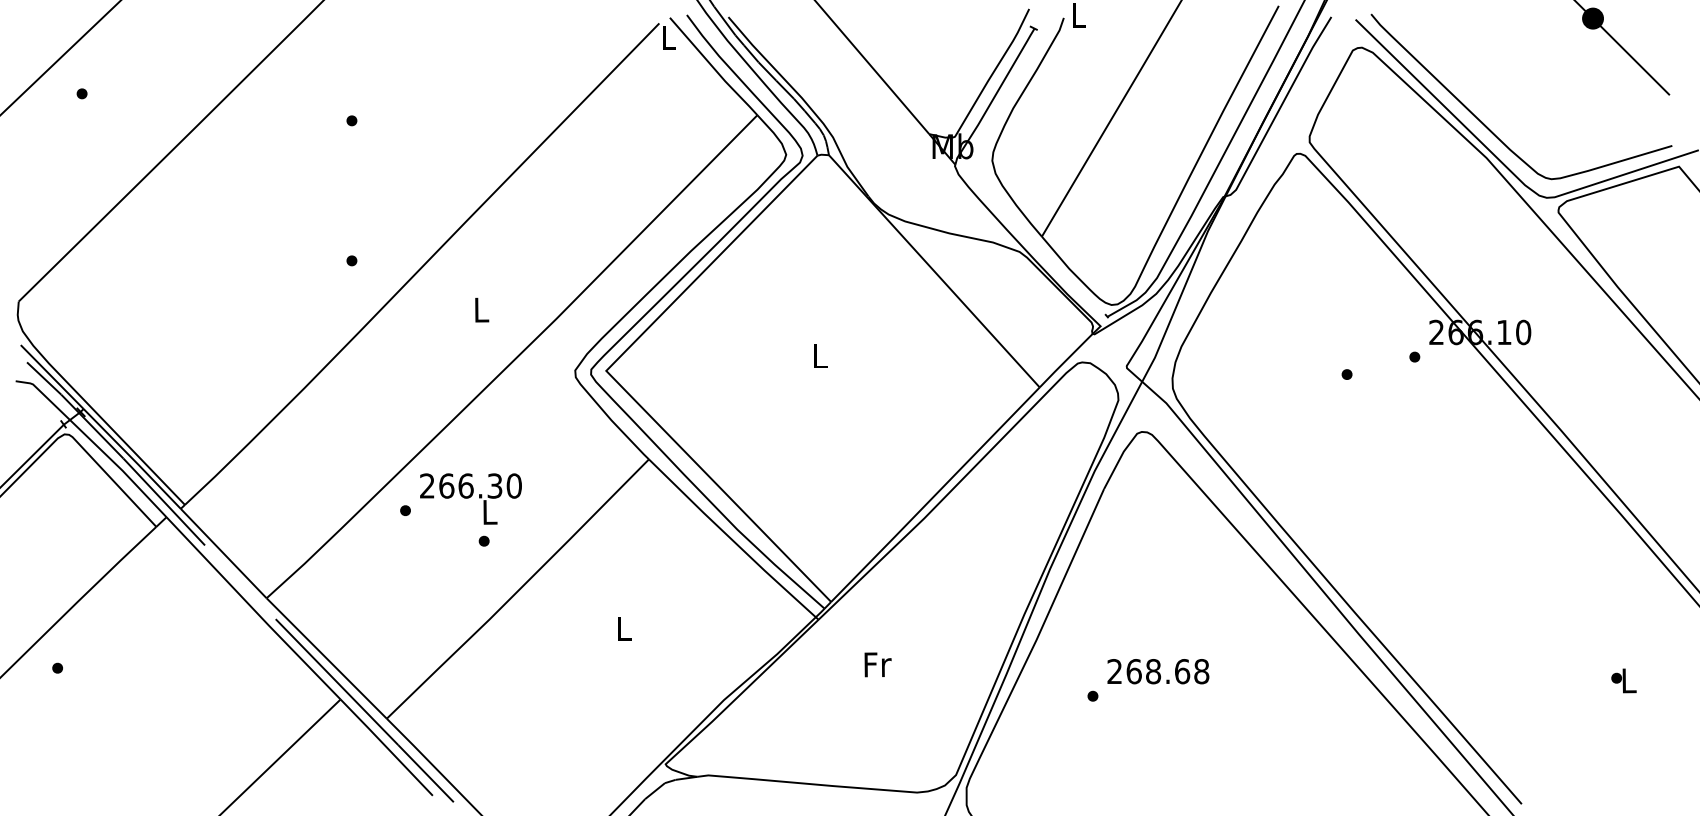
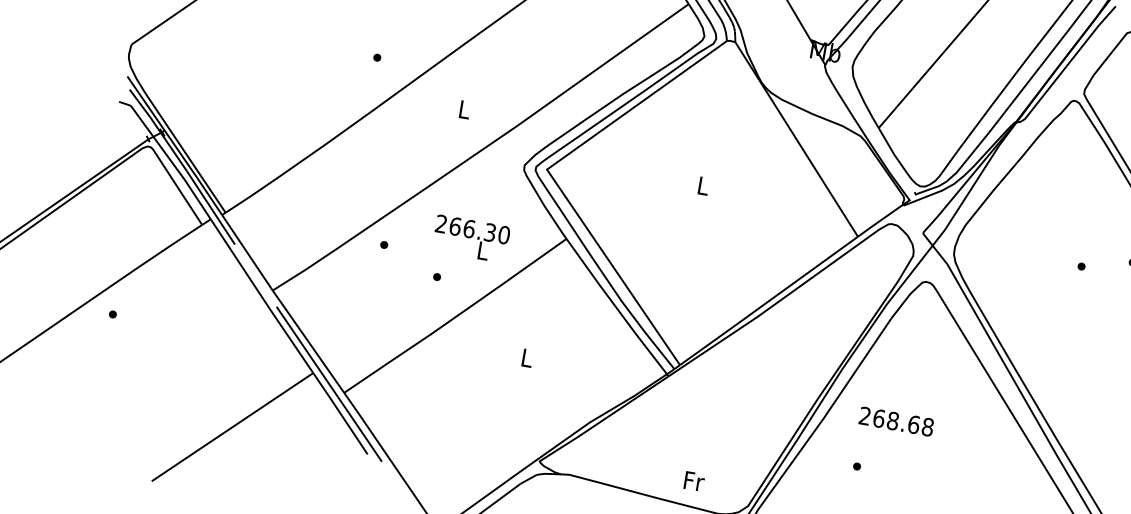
text: (470, 498) -> (470, 238), moved
text: (877, 664) -> (694, 481), moved
text: (1158, 671) -> (896, 421), moved

